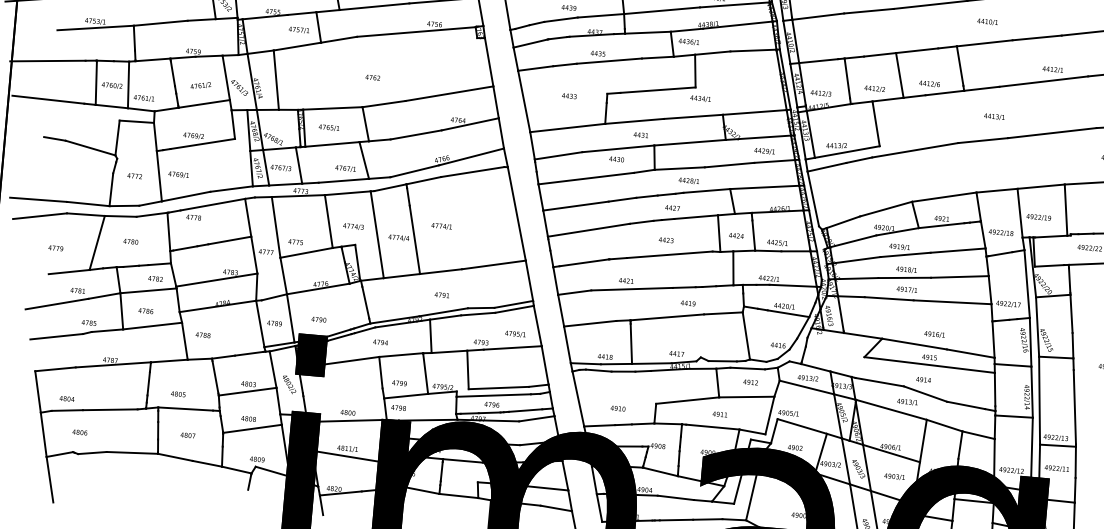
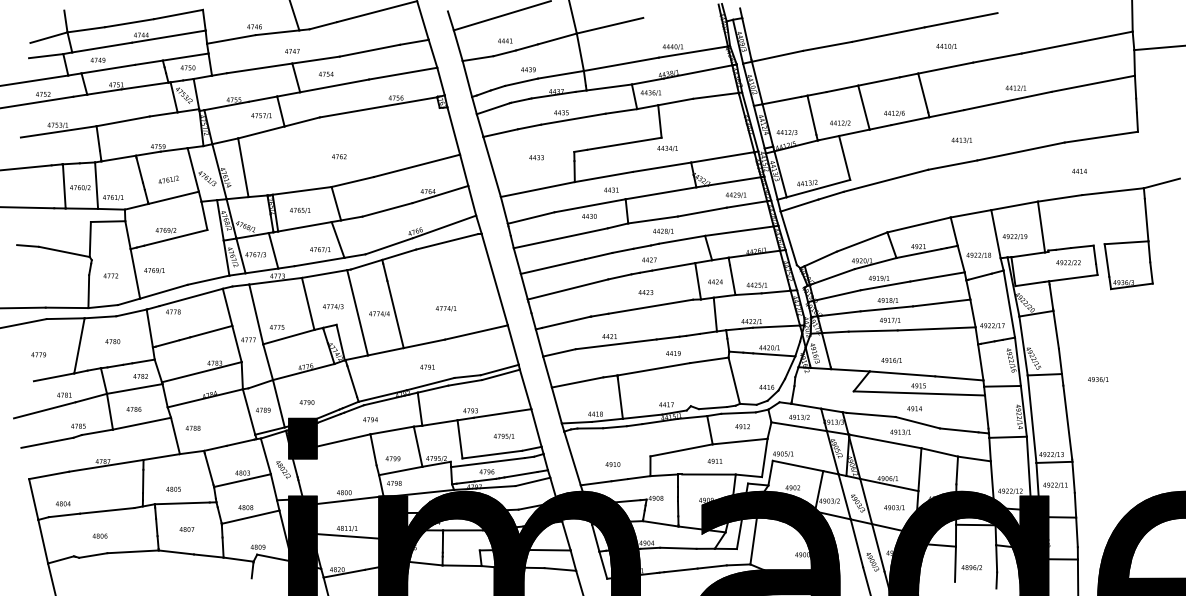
text: (441, 226) -> (445, 308), moved
text: (514, 334) -> (503, 436), moved
text: (934, 334) -> (891, 360), moved
text: (79, 431) -> (99, 535), moved

